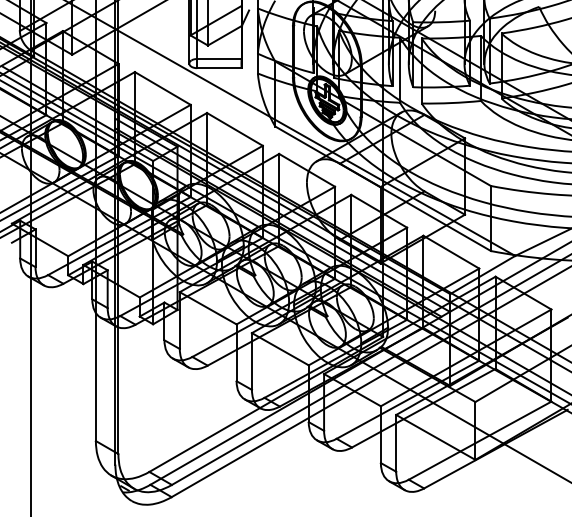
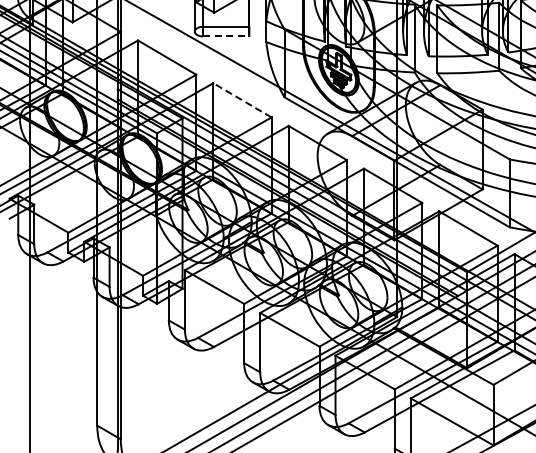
line: (219, 68) -> (226, 36), solid -> dashed
line: (234, 129) -> (241, 100), solid -> dashed

